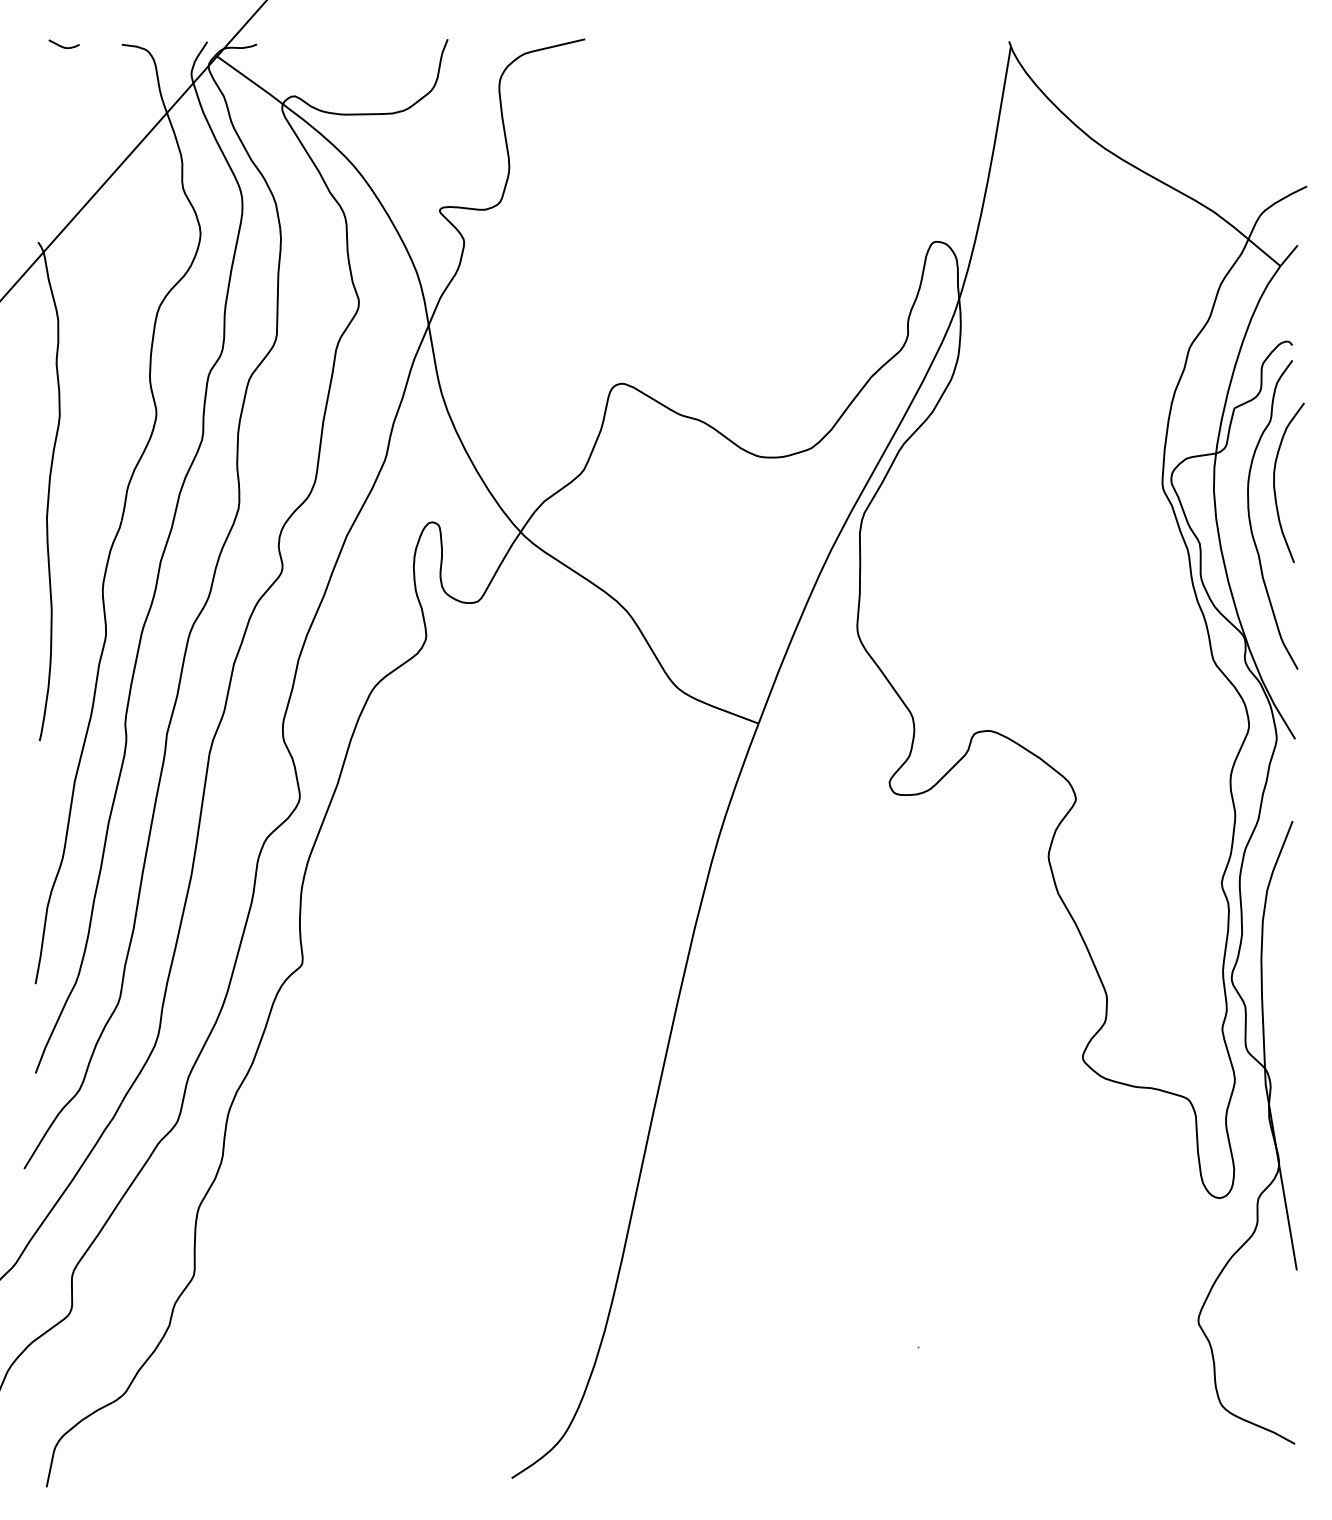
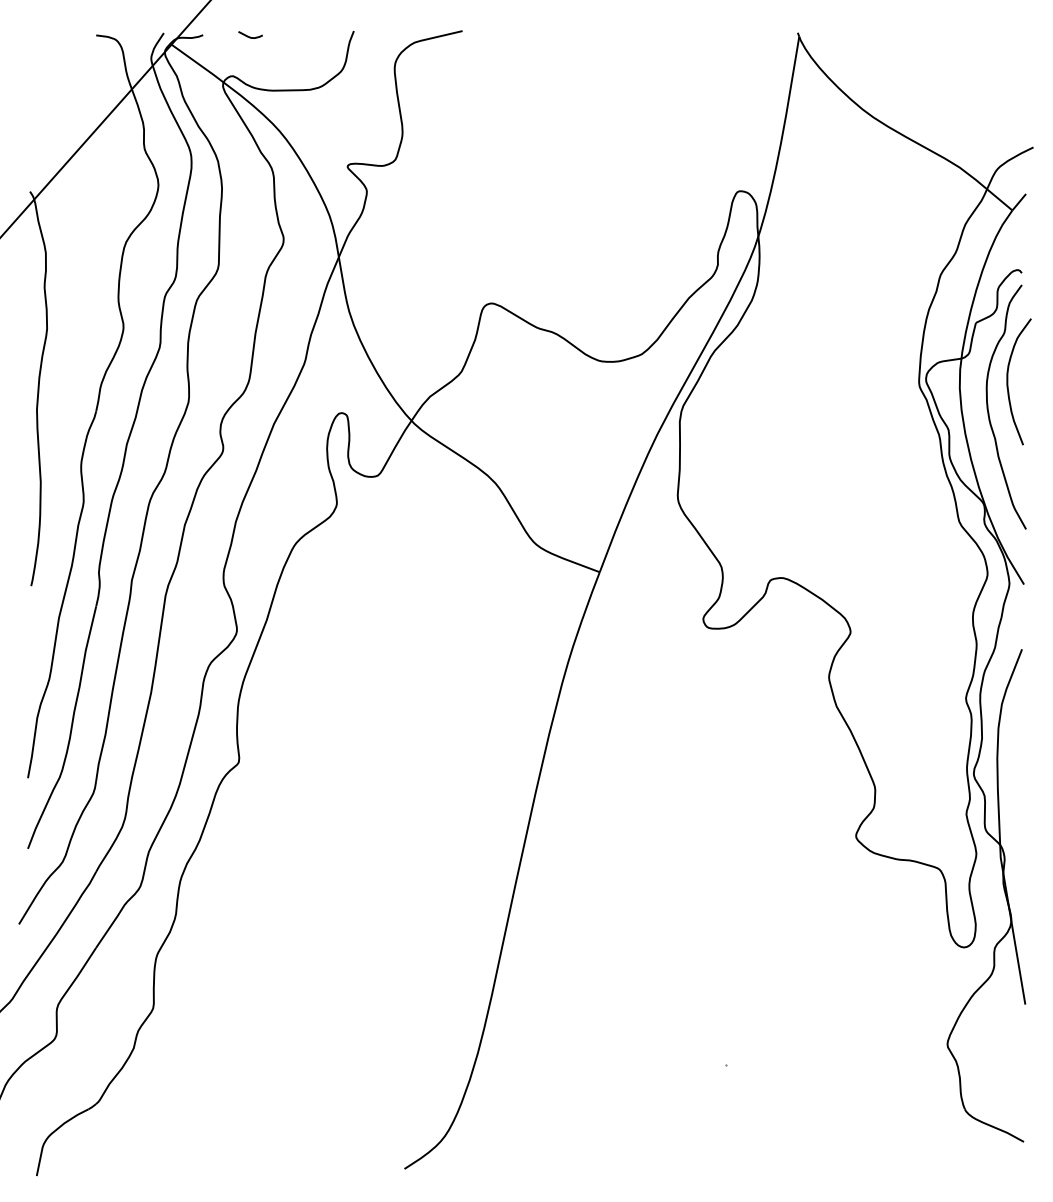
curve: (64, 46) -> (250, 36), moved

